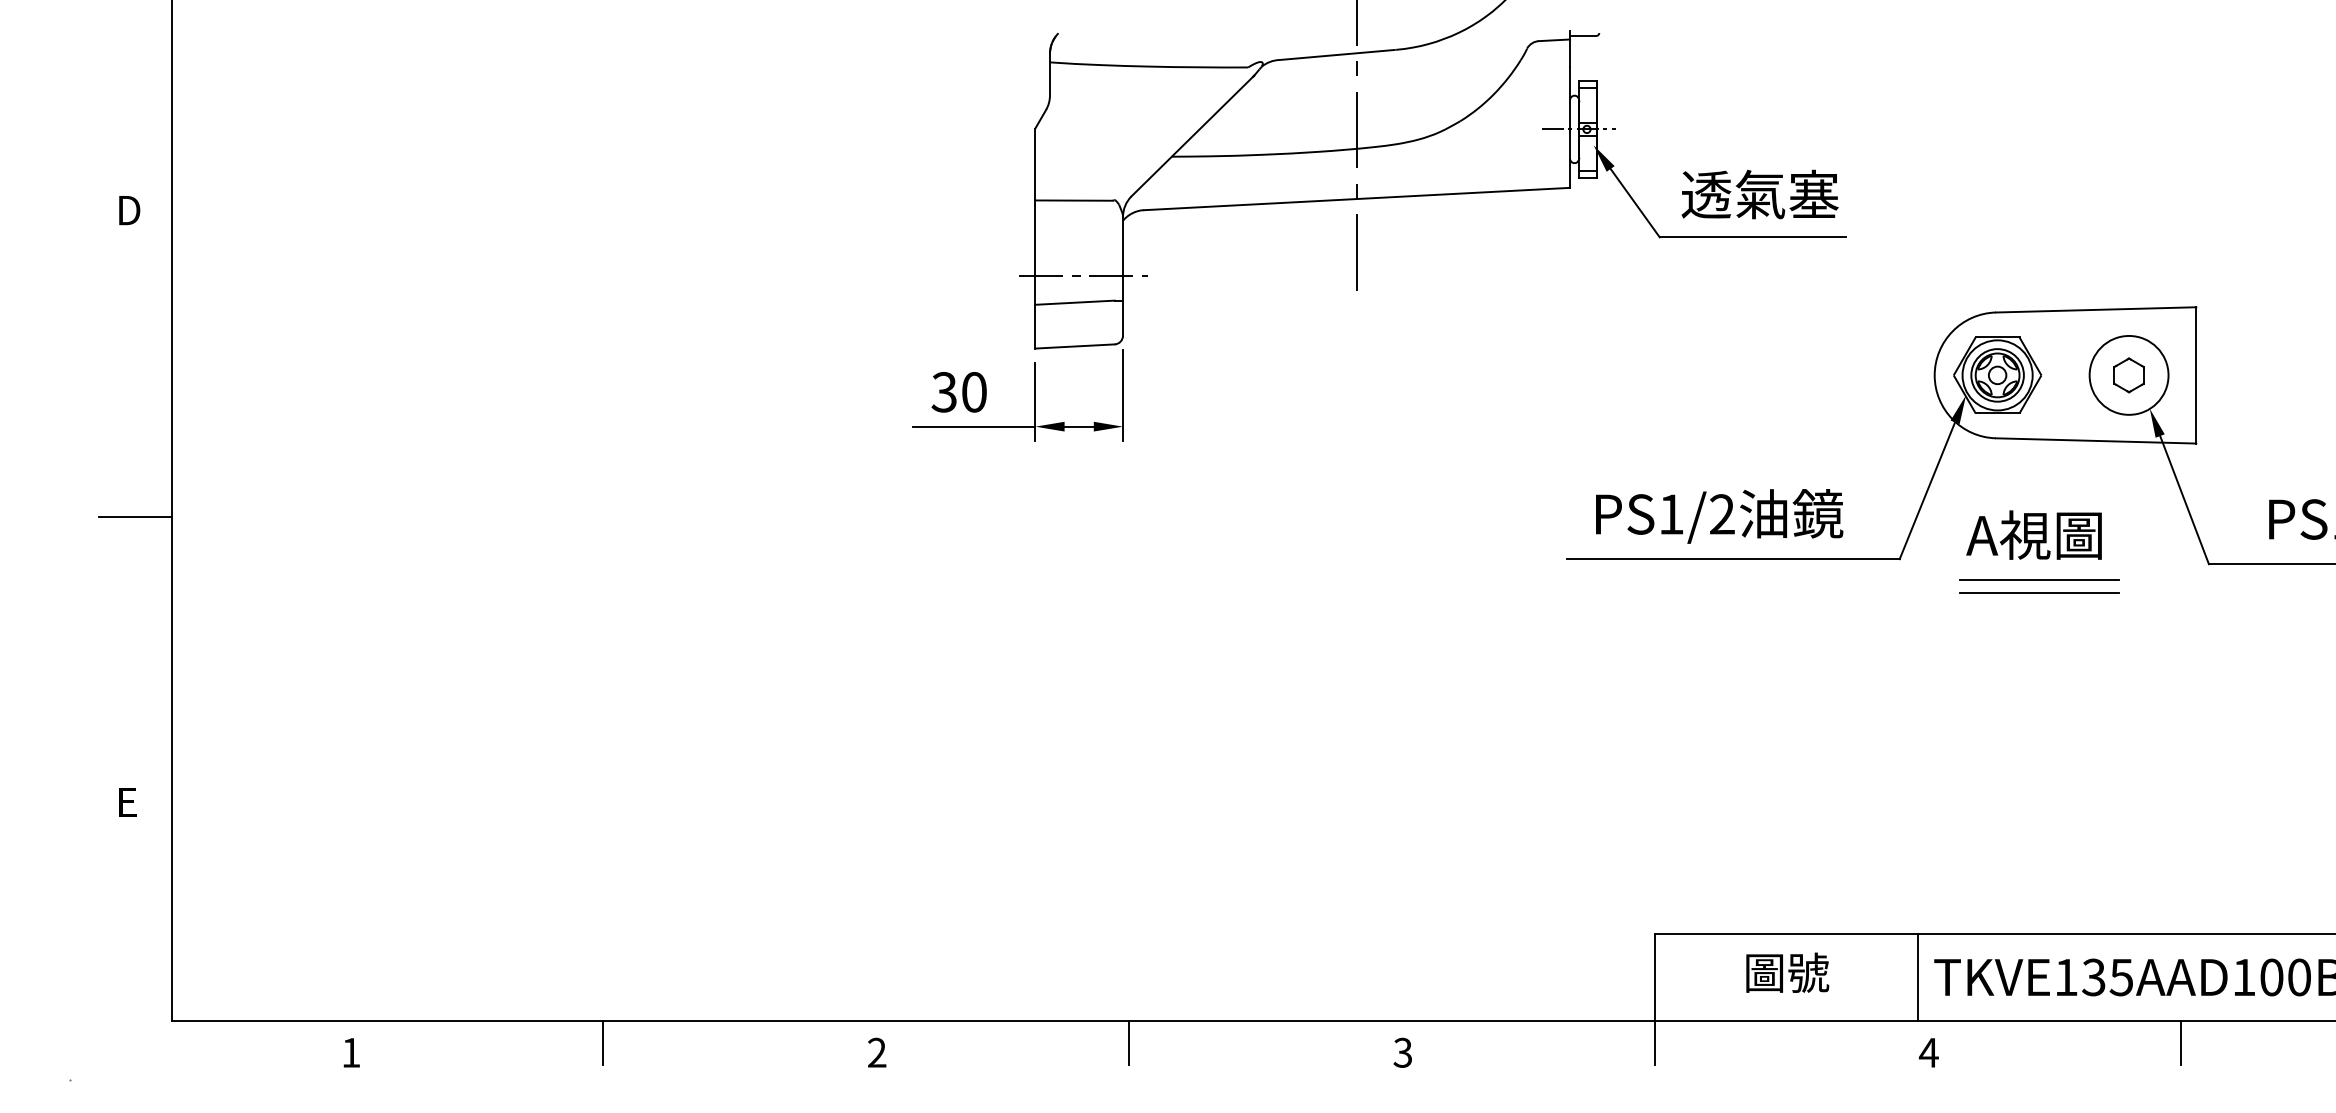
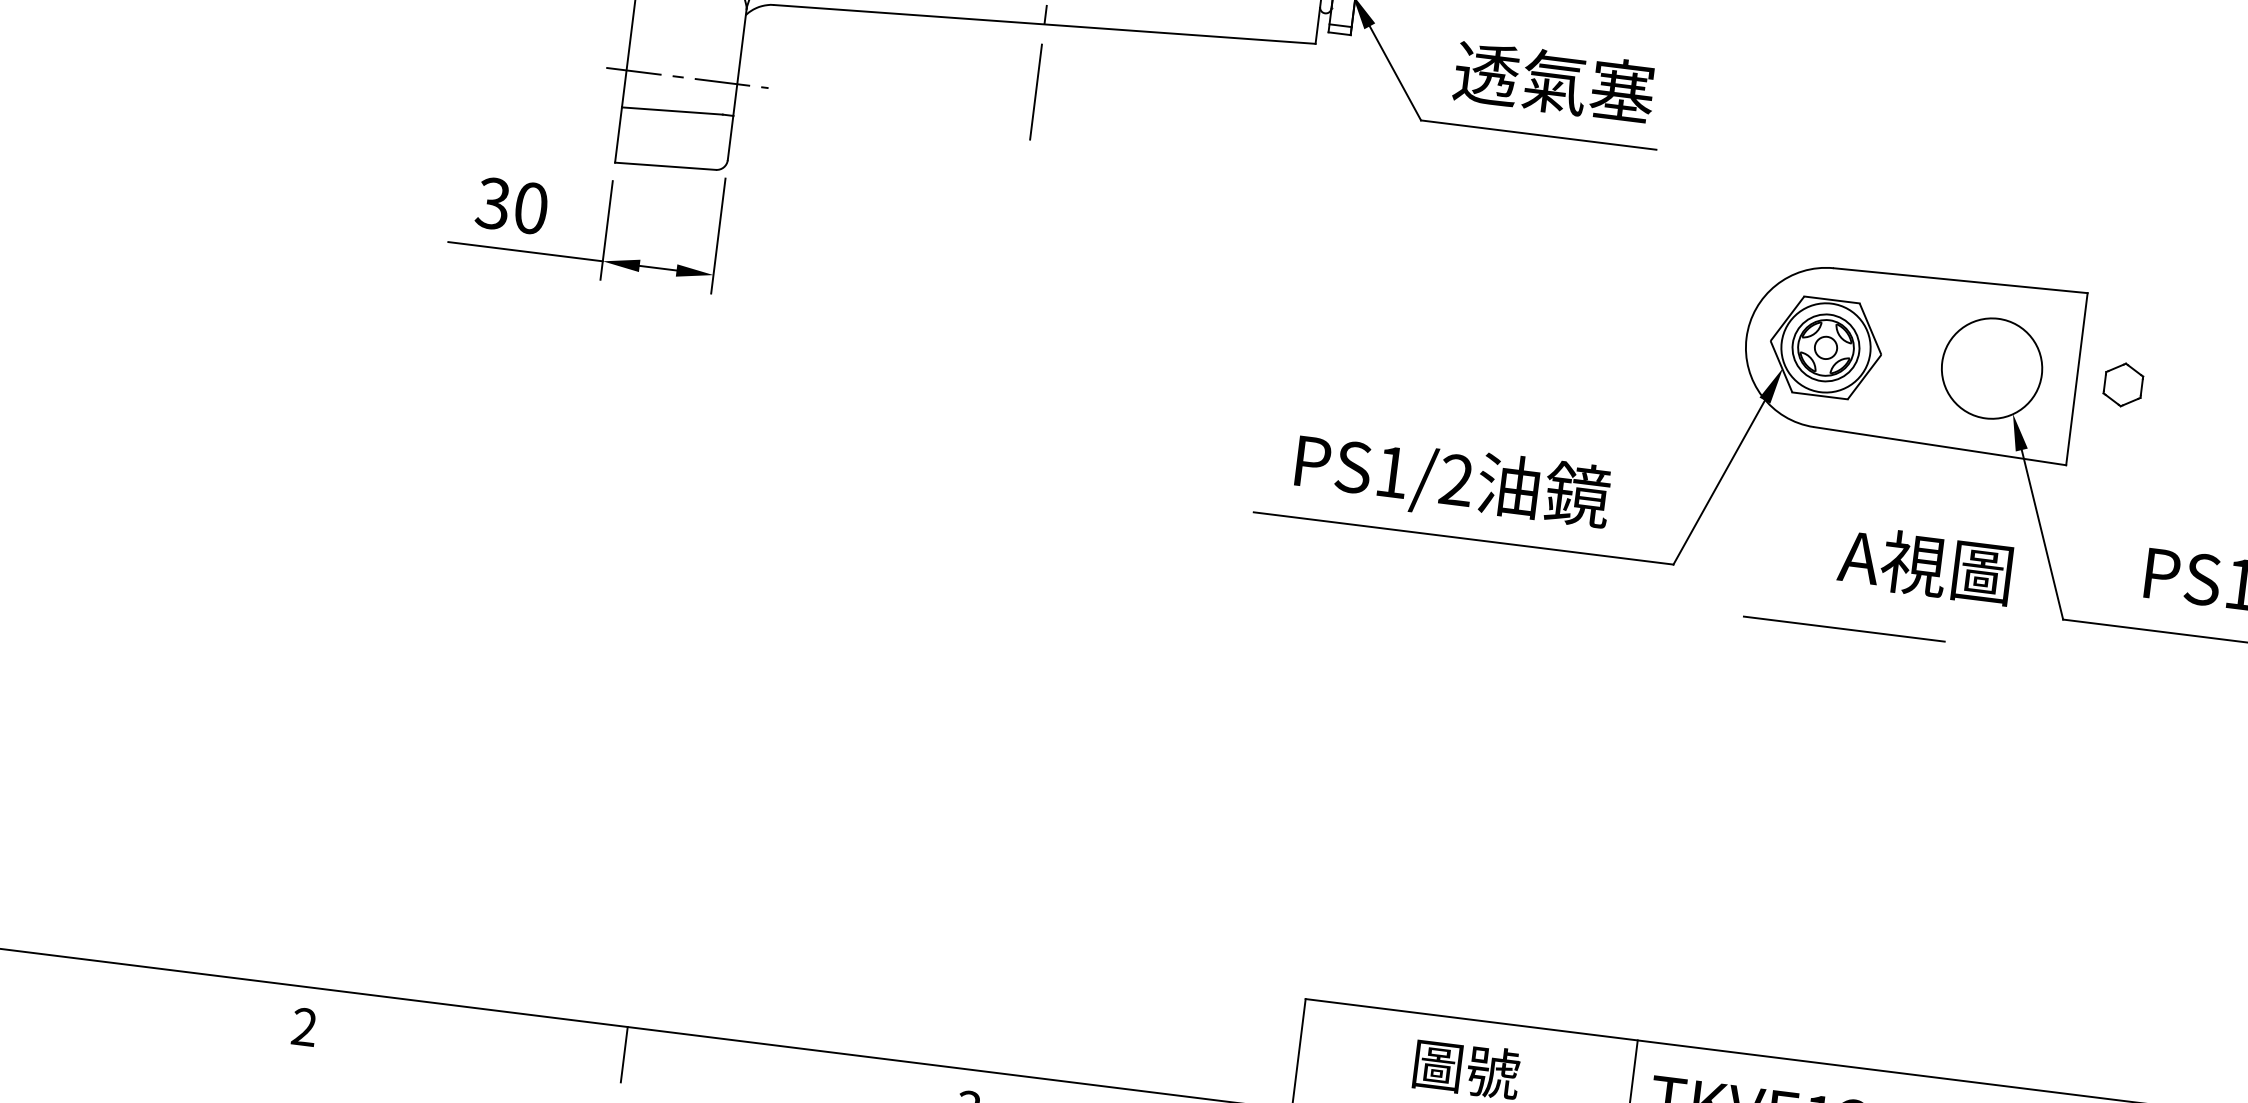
part: (2128, 375) -> (2122, 384), moved
text: (2033, 534) -> (1924, 564), moved
line: (2038, 579) -> (1845, 612), removed

